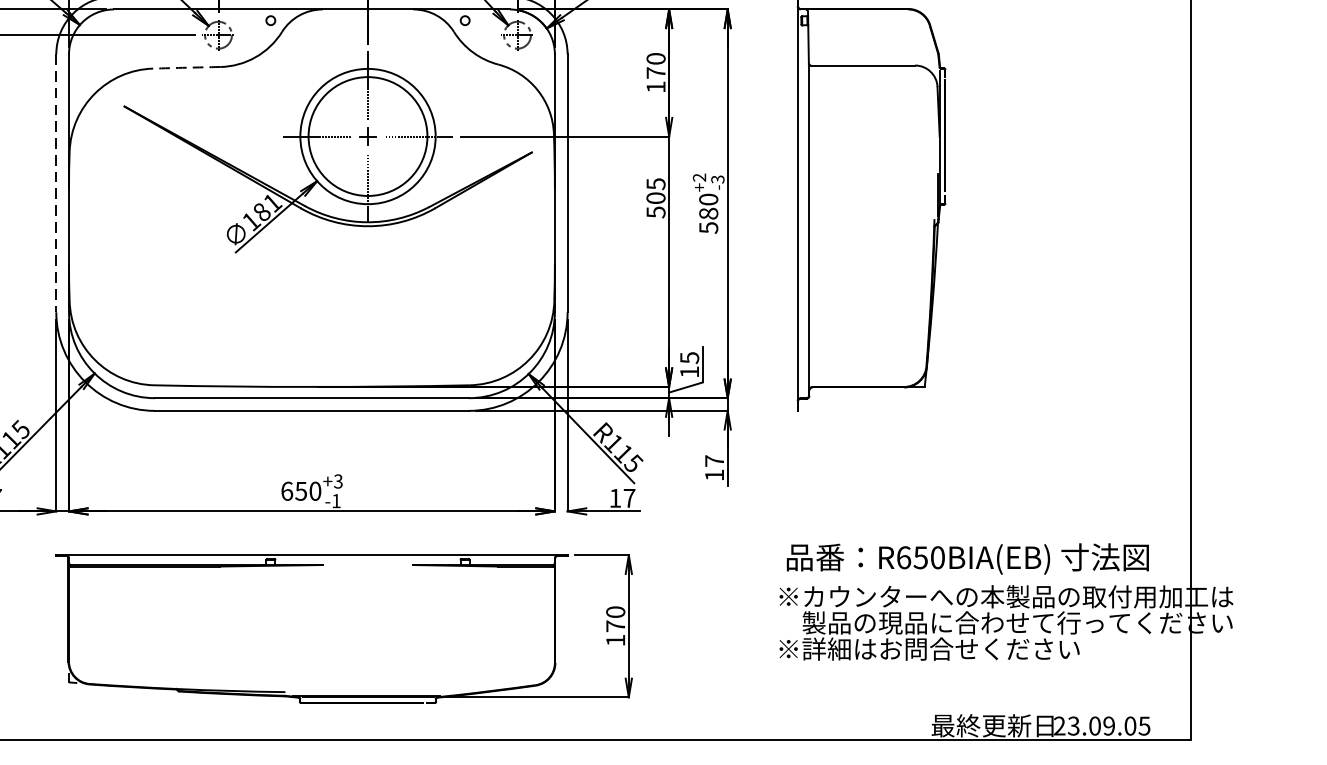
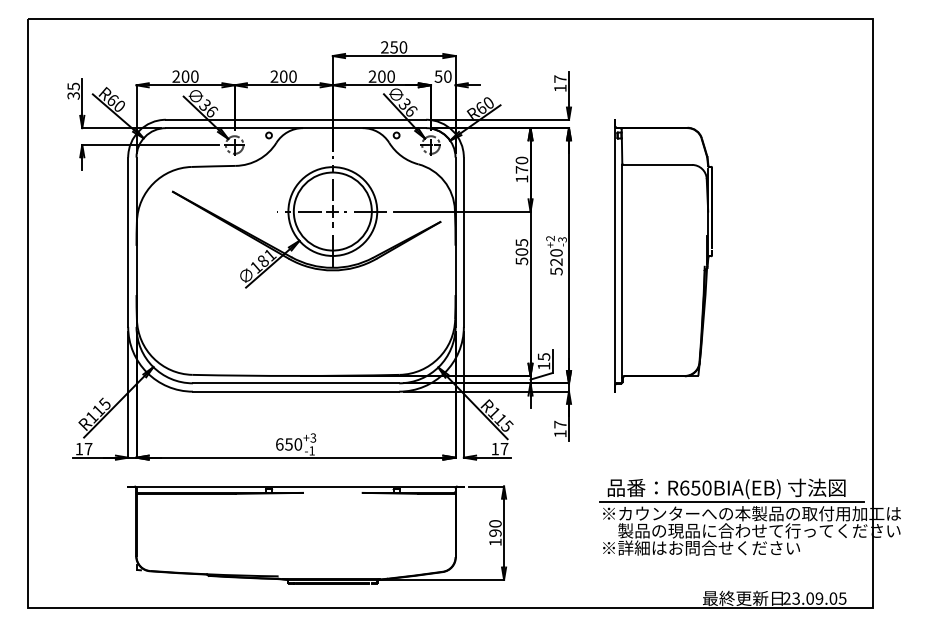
arc: (186, 67) -> (213, 166), dashed -> solid
line: (56, 183) -> (128, 242), dashed -> solid
text: (708, 212) -> (556, 261), 580 -> 520
line: (975, 579) -> (731, 502), added
text: (615, 625) -> (495, 532), 170 -> 190

